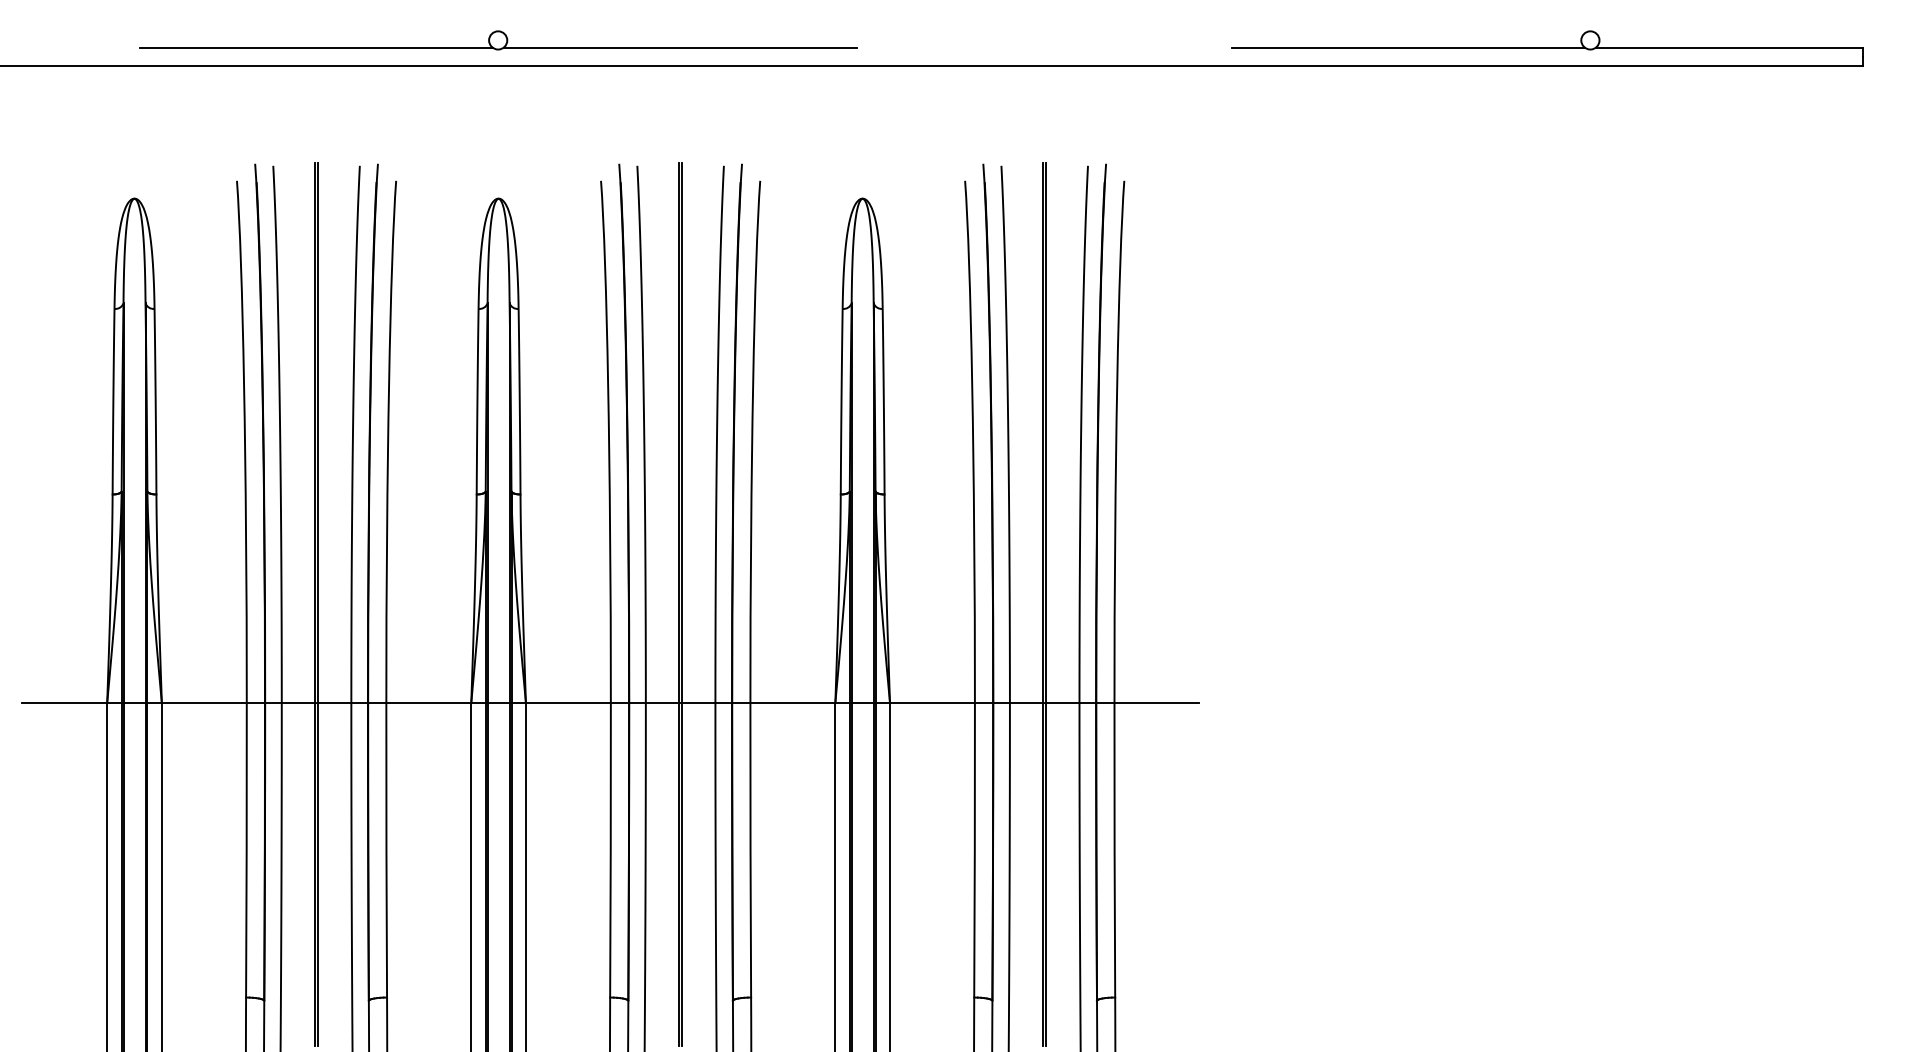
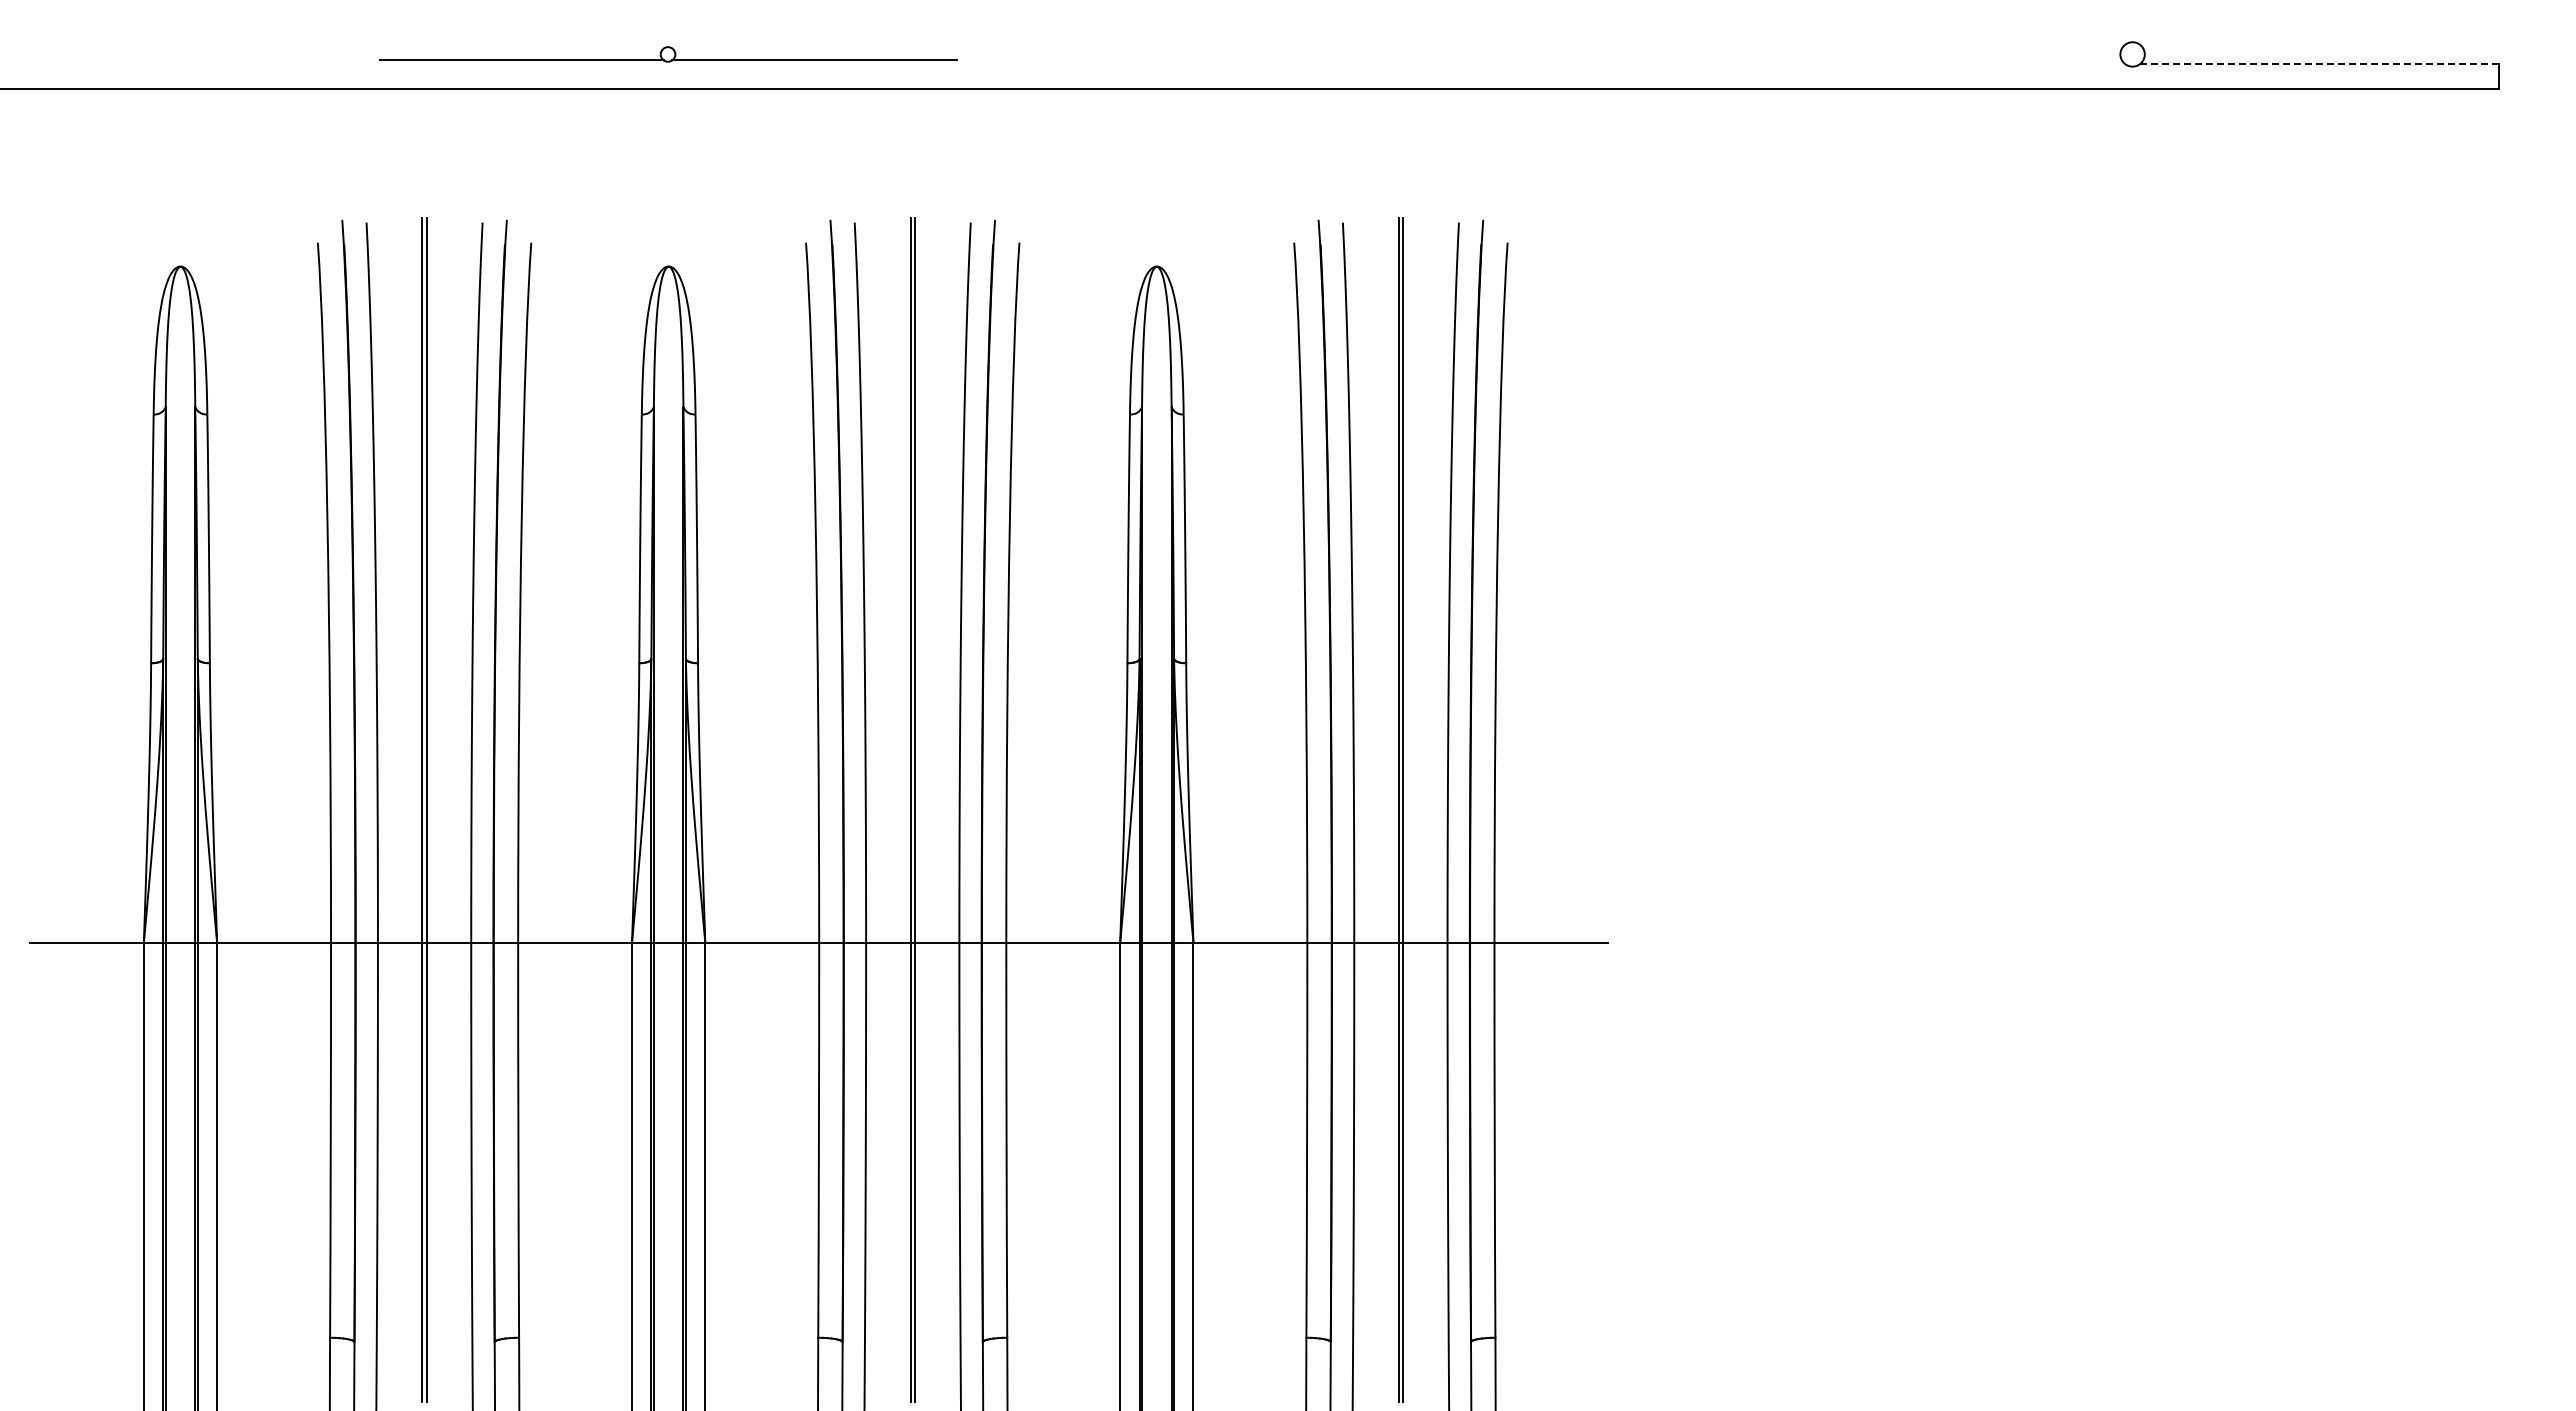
part: (497, 40) -> (667, 54), size x0.6
line: (1408, 47) -> (1888, 64), removed
line: (1729, 47) -> (2318, 64), solid -> dashed

